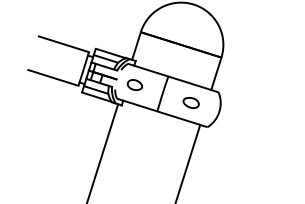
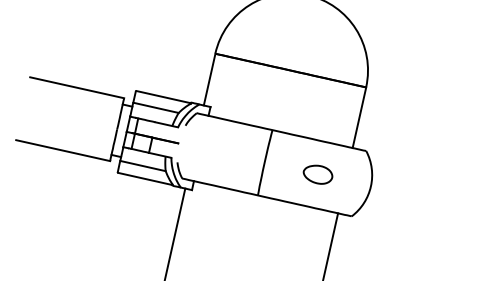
part: (134, 84) -> (211, 149), removed

